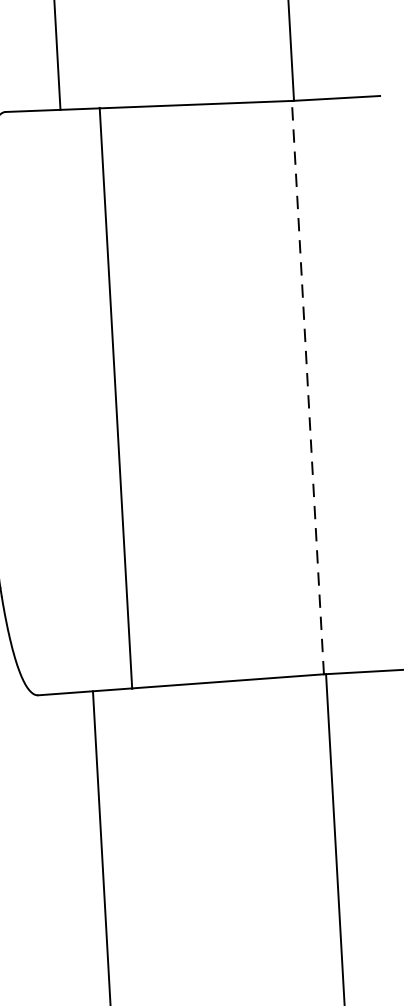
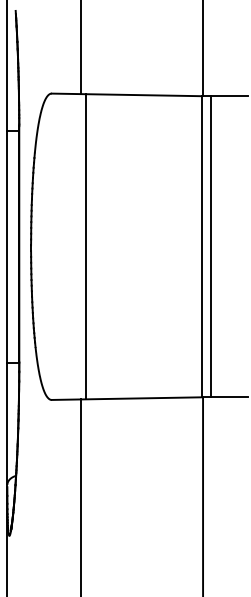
line: (326, 386) -> (211, 246), added
line: (307, 387) -> (201, 246), dashed -> solid
line: (116, 397) -> (86, 246), moved

